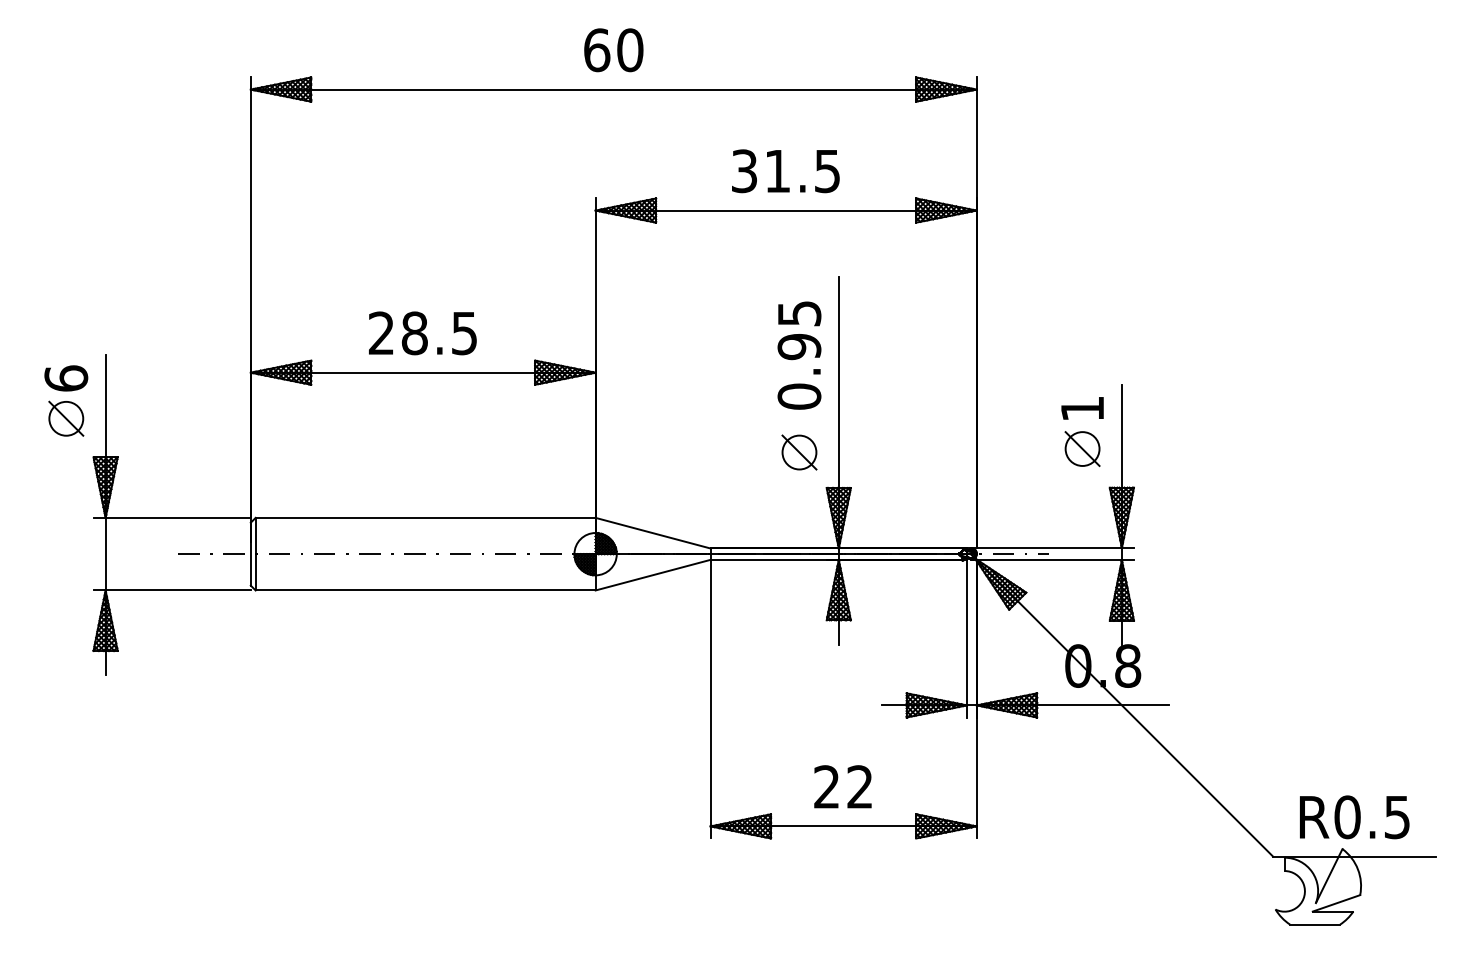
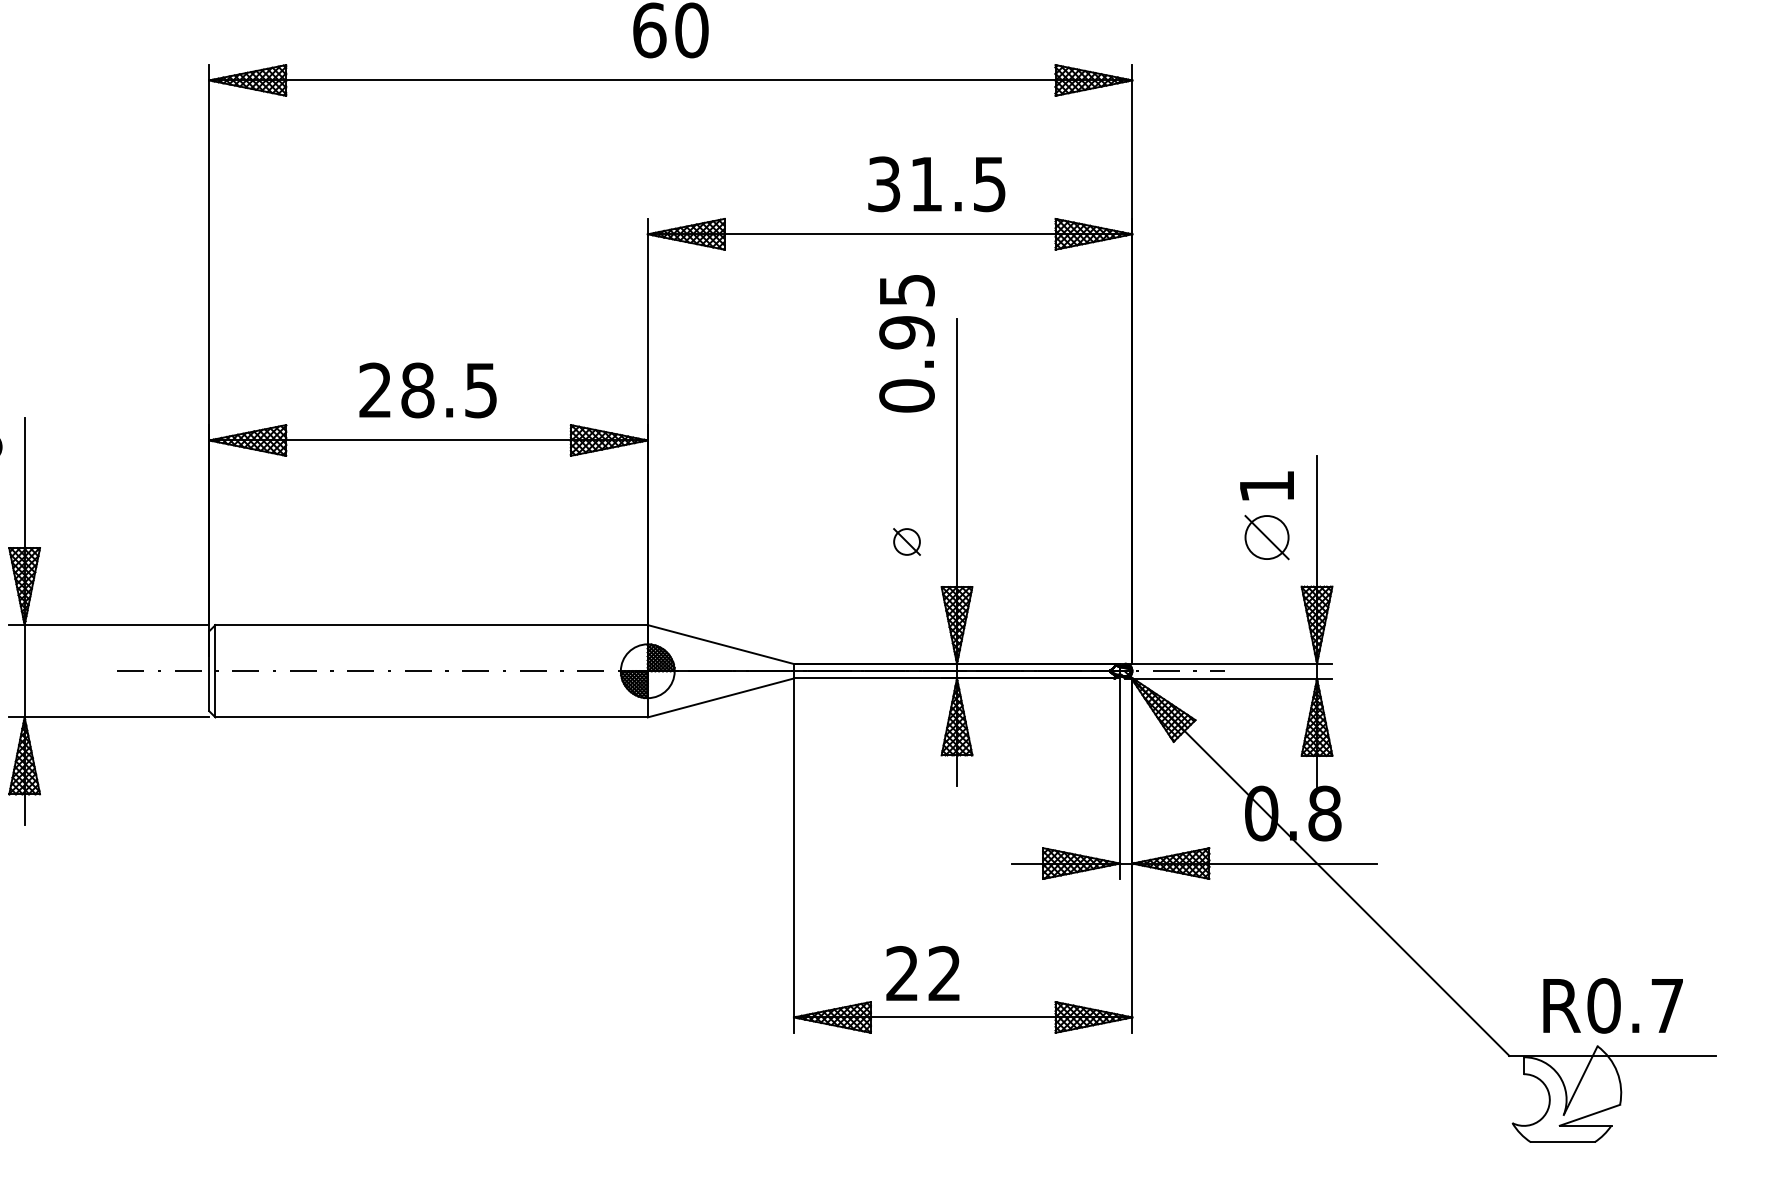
text: (785, 171) -> (936, 184), moved
text: (799, 355) -> (907, 343), moved
part: (799, 452) -> (907, 541), size x0.6
text: (842, 786) -> (922, 973), moved
text: (1397, 817) -> (1667, 1006), R0.5 -> R0.7

